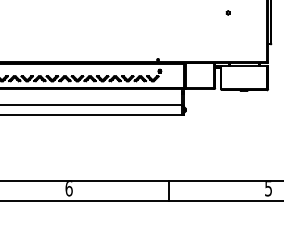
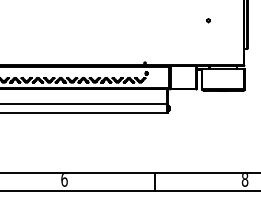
text: (267, 189) -> (244, 180), 5 -> 8

